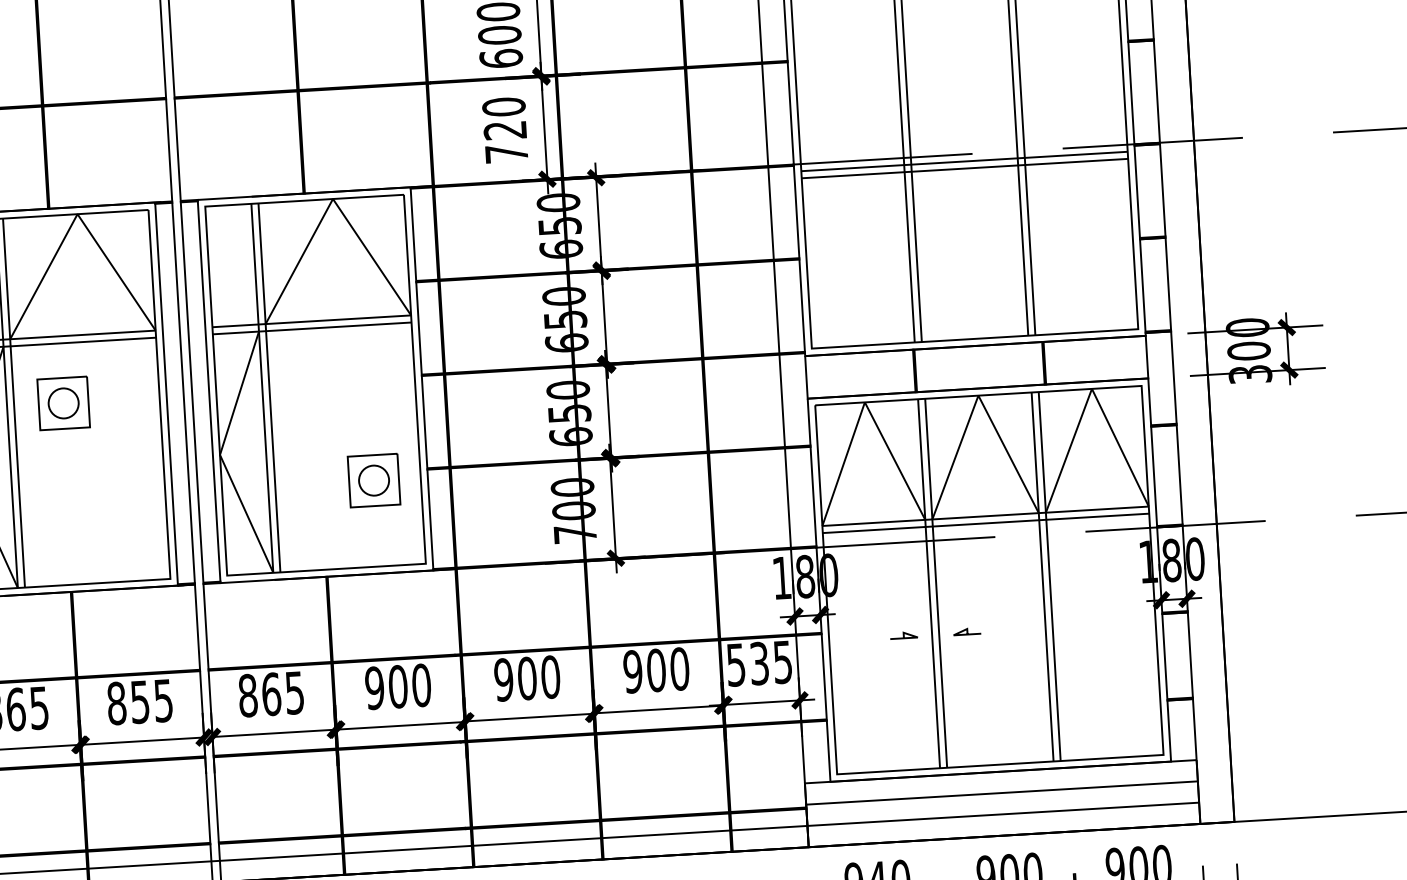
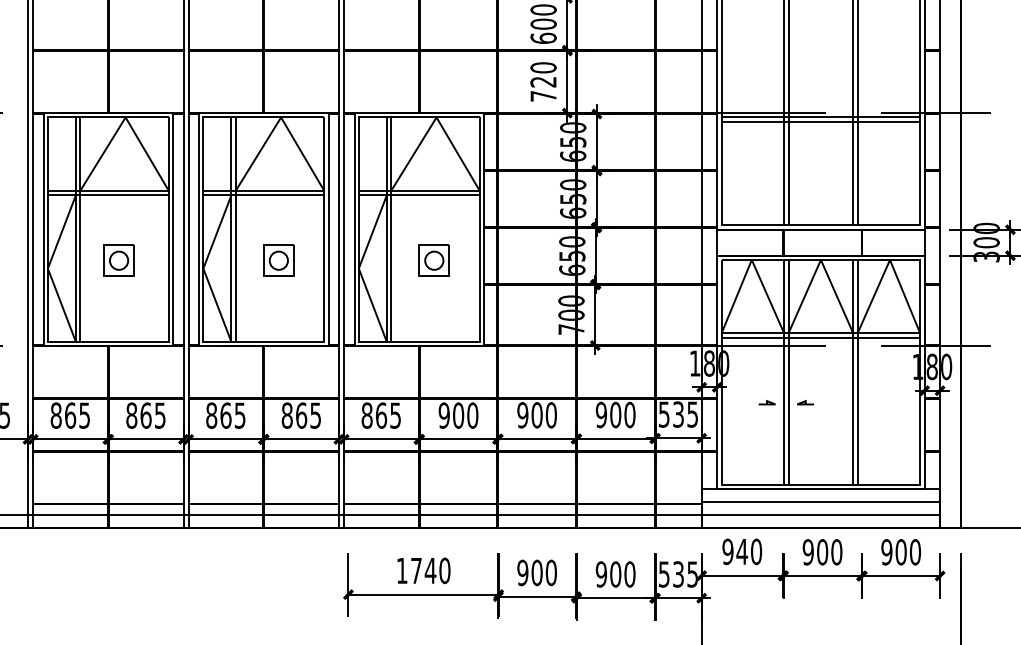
part: (63, 403) -> (278, 260), moved
part: (372, 480) -> (433, 260), moved
text: (140, 701) -> (301, 415), 855 -> 865

